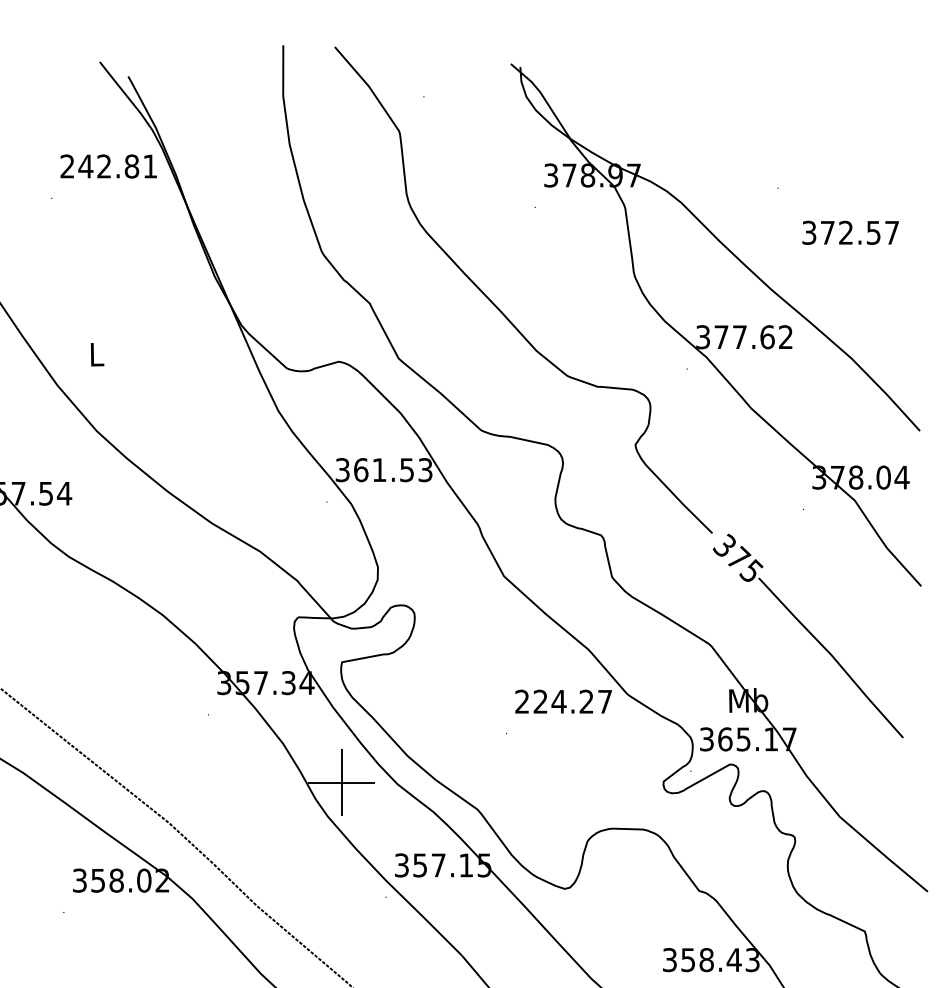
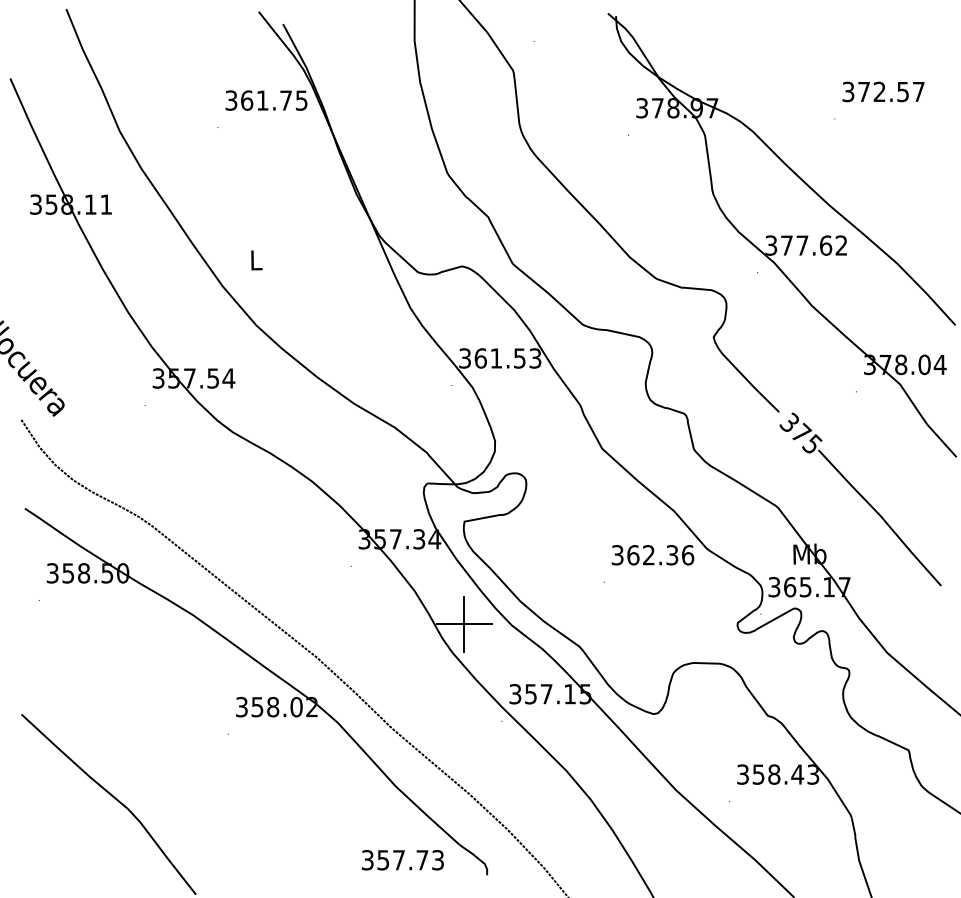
text: (108, 166) -> (266, 100), 242.81 -> 361.75
text: (850, 232) -> (883, 91), moved
text: (563, 702) -> (652, 555), 224.27 -> 362.36

